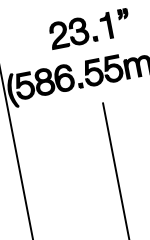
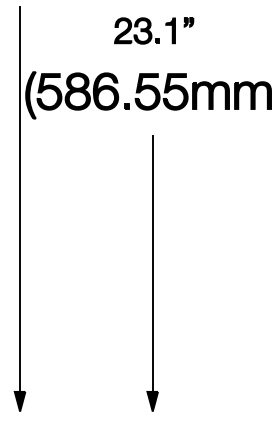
part: (89, 29) -> (153, 30), size x0.7

